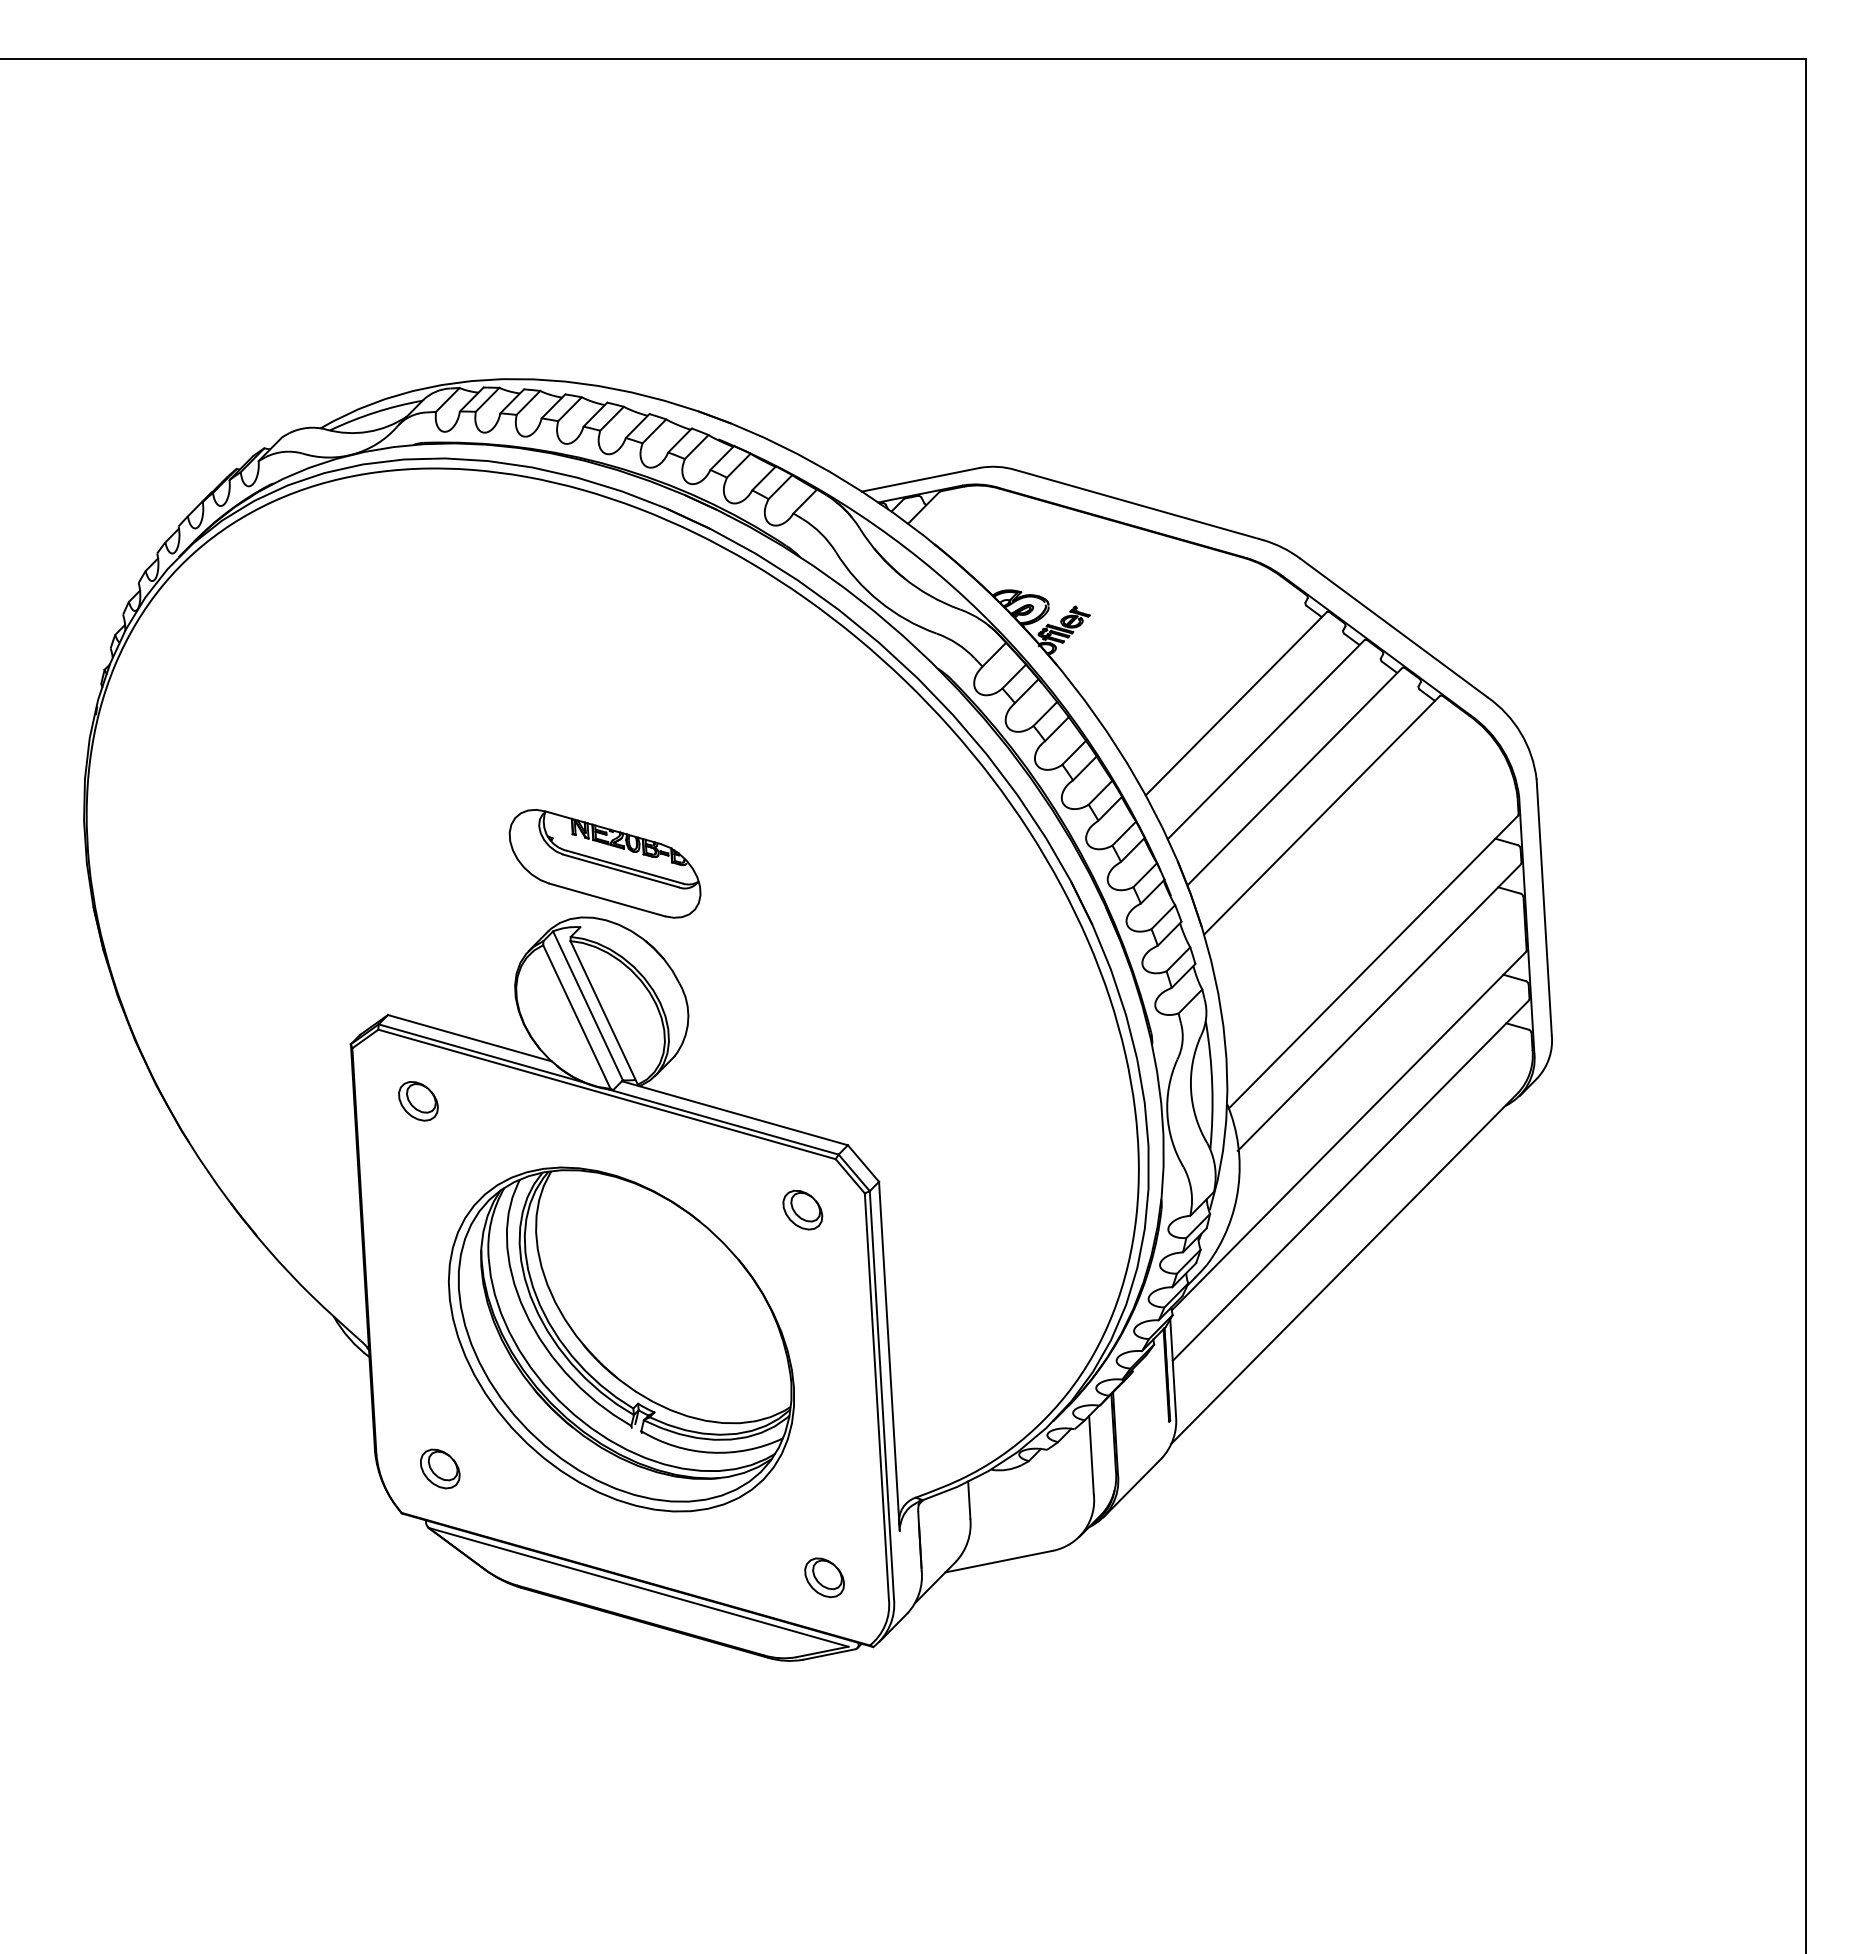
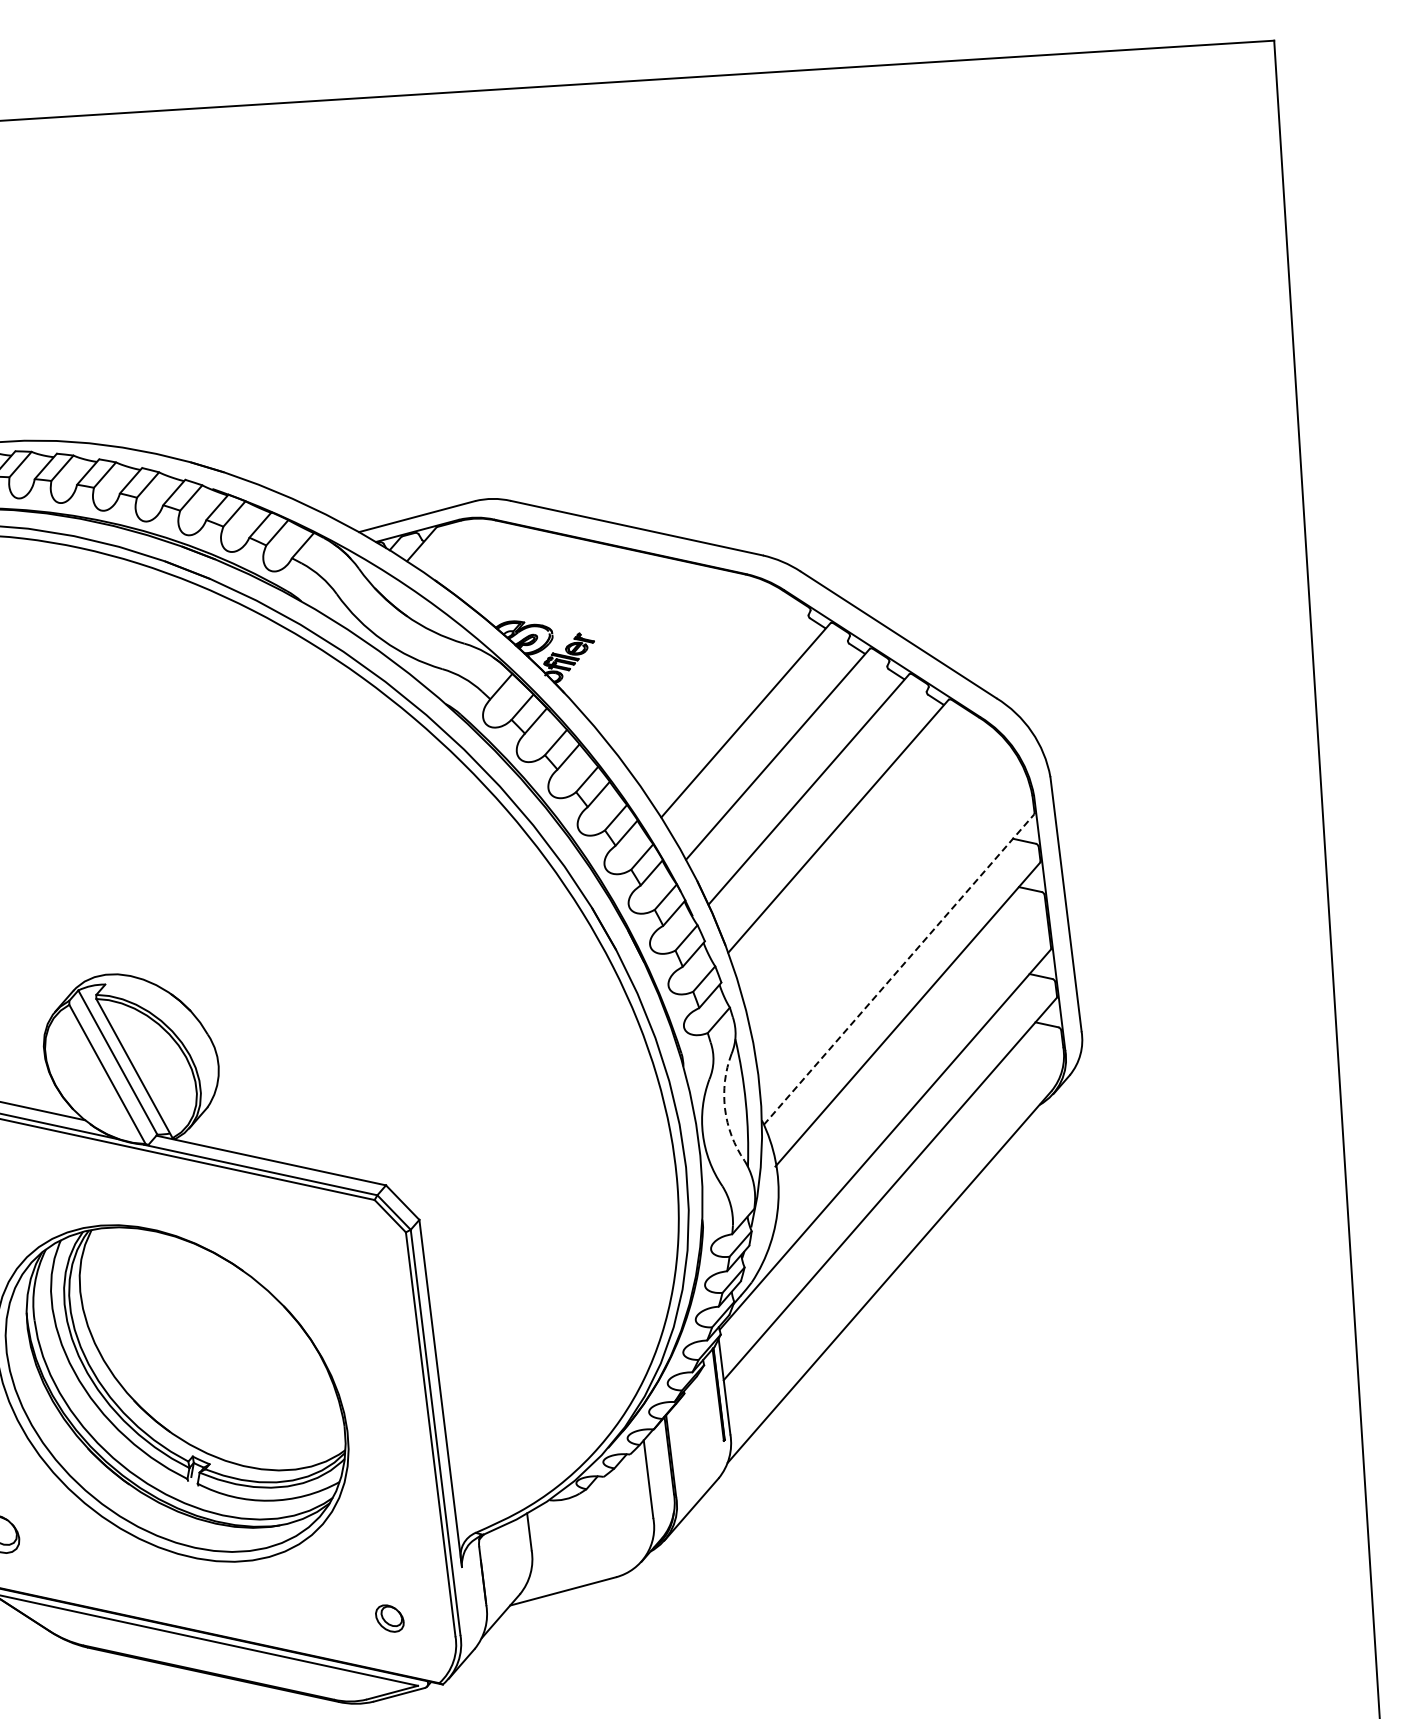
part: (604, 863) -> (125, 919), removed
line: (1373, 962) -> (899, 969), solid -> dashed
arc: (1191, 1090) -> (725, 1109), solid -> dashed
part: (802, 1209) -> (344, 1252), removed
part: (824, 1577) -> (389, 1618), size x0.7

